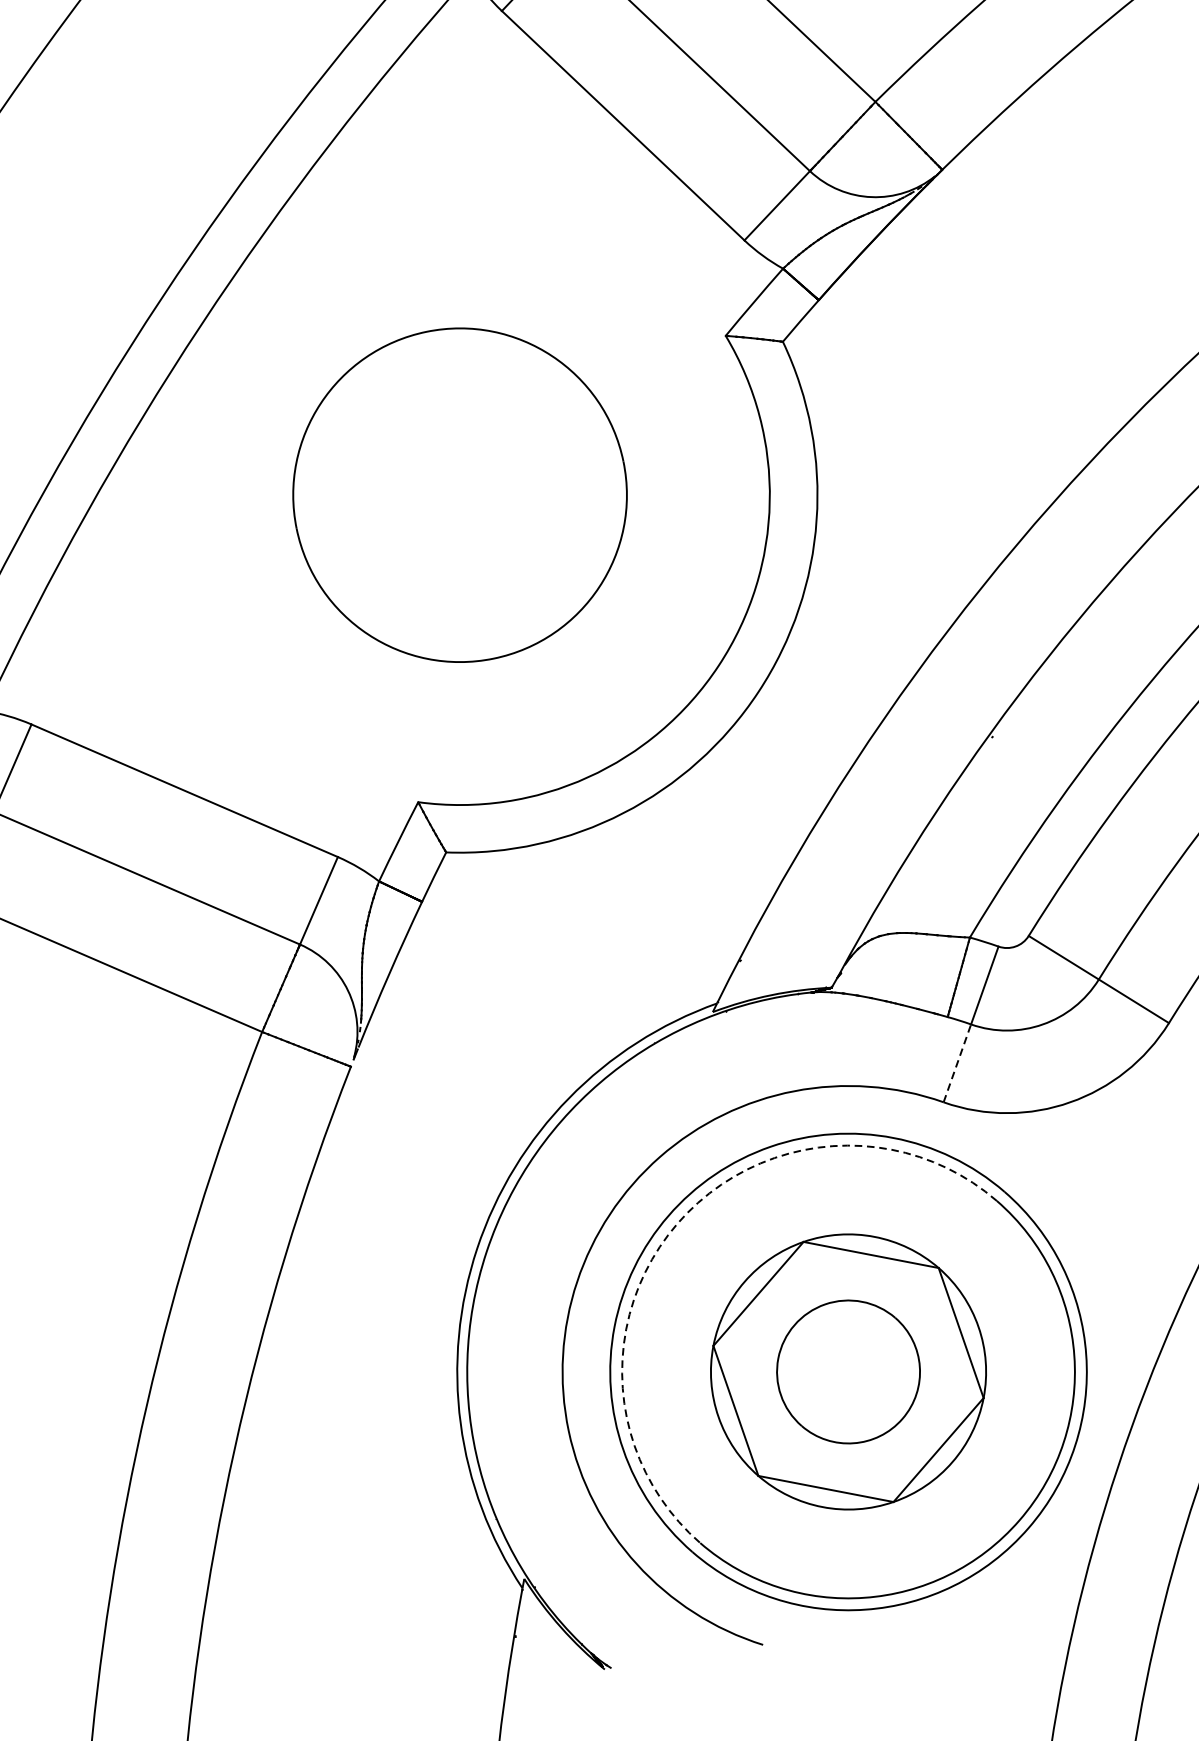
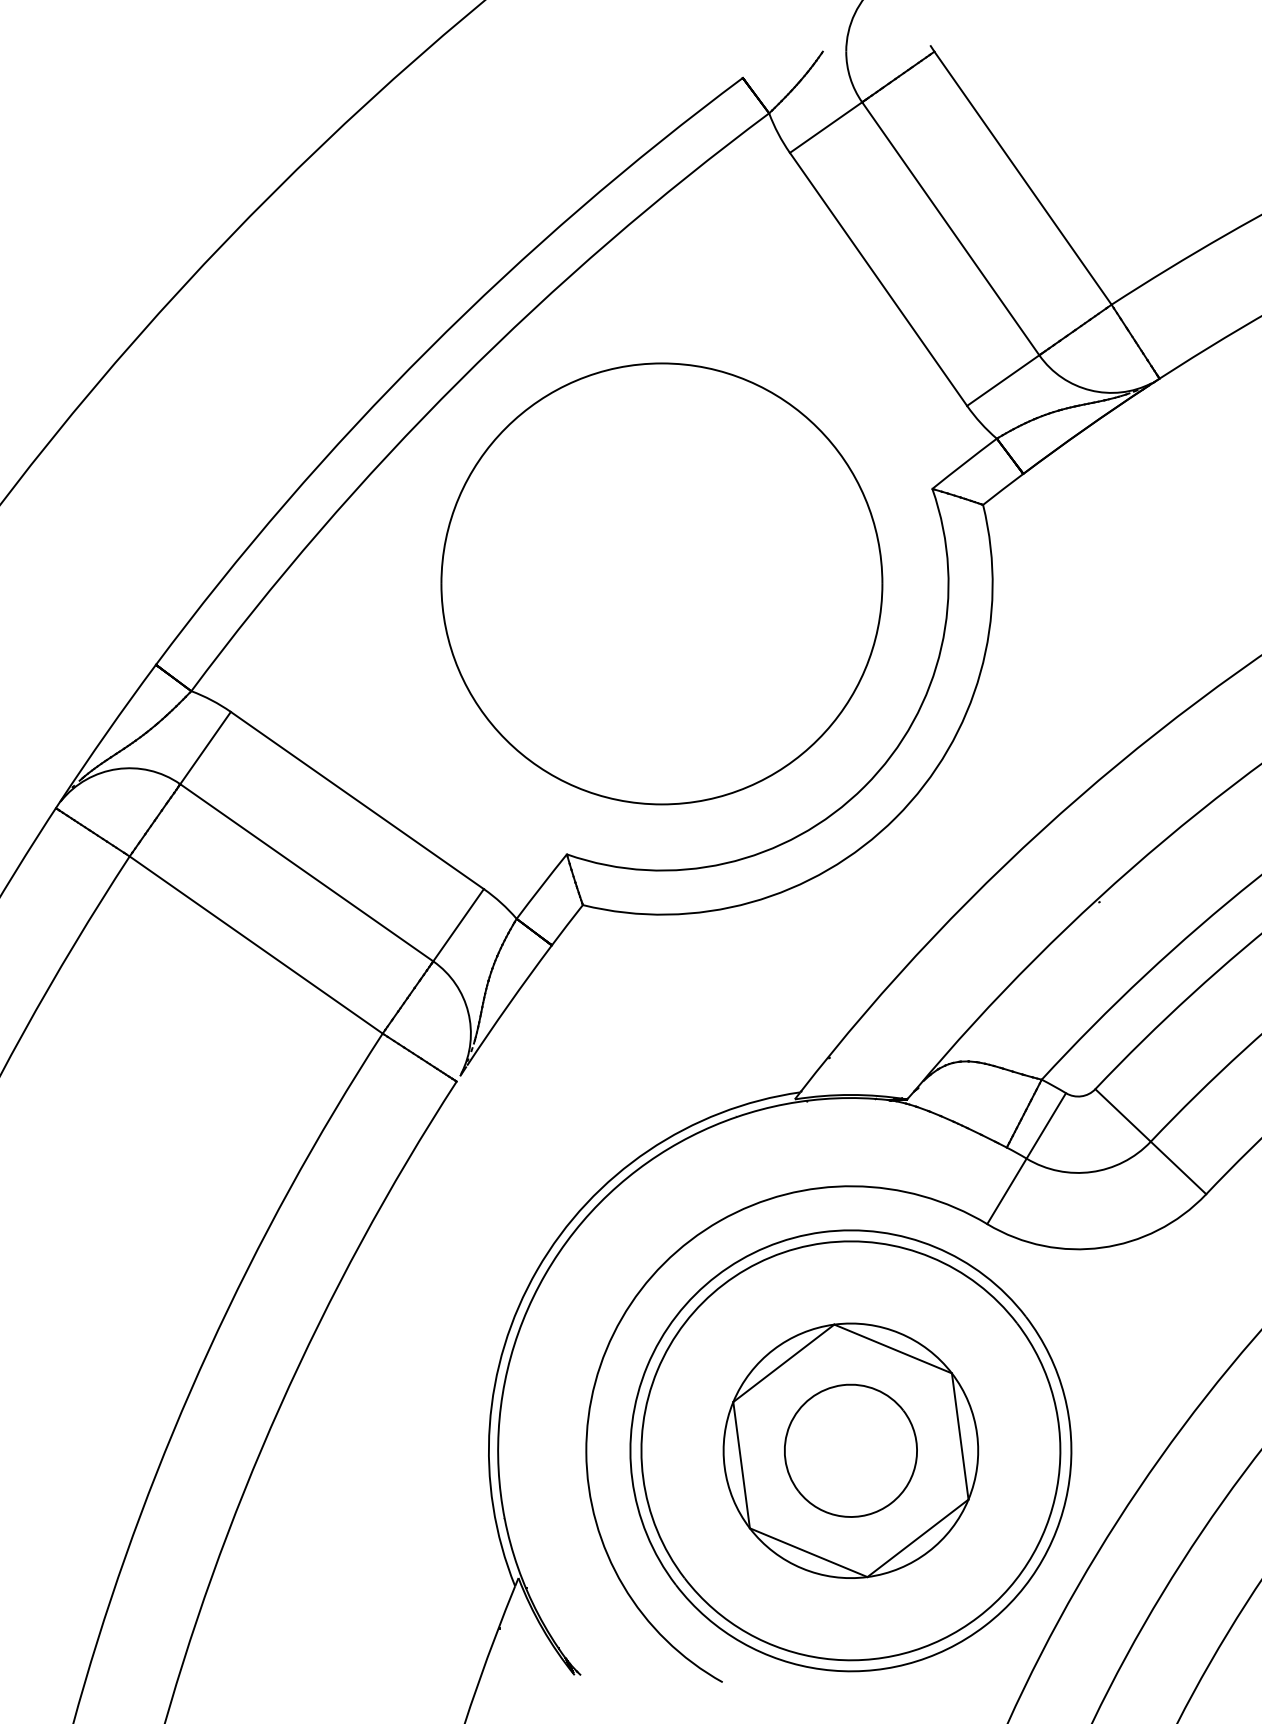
part: (459, 494) -> (661, 583), size x1.43
line: (957, 1062) -> (1007, 1190), dashed -> solid
arc: (677, 1223) -> (723, 1284), dashed -> solid

